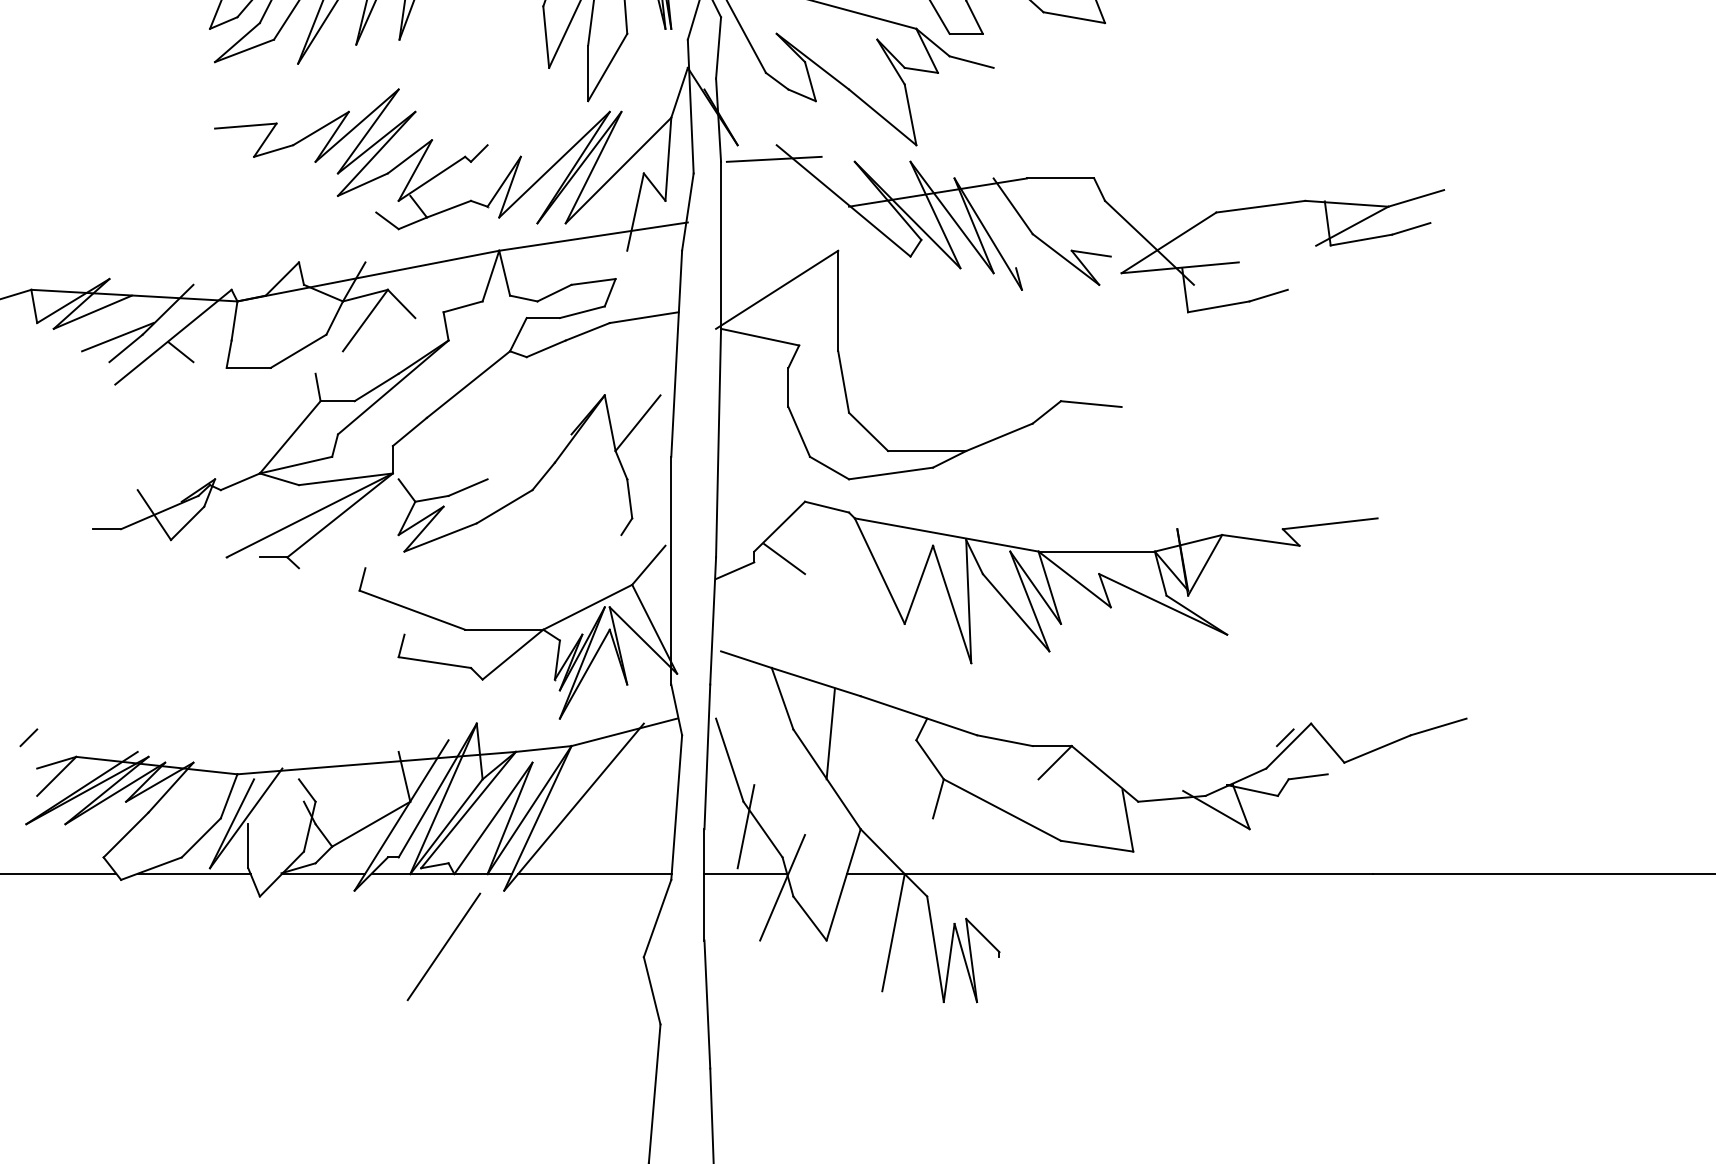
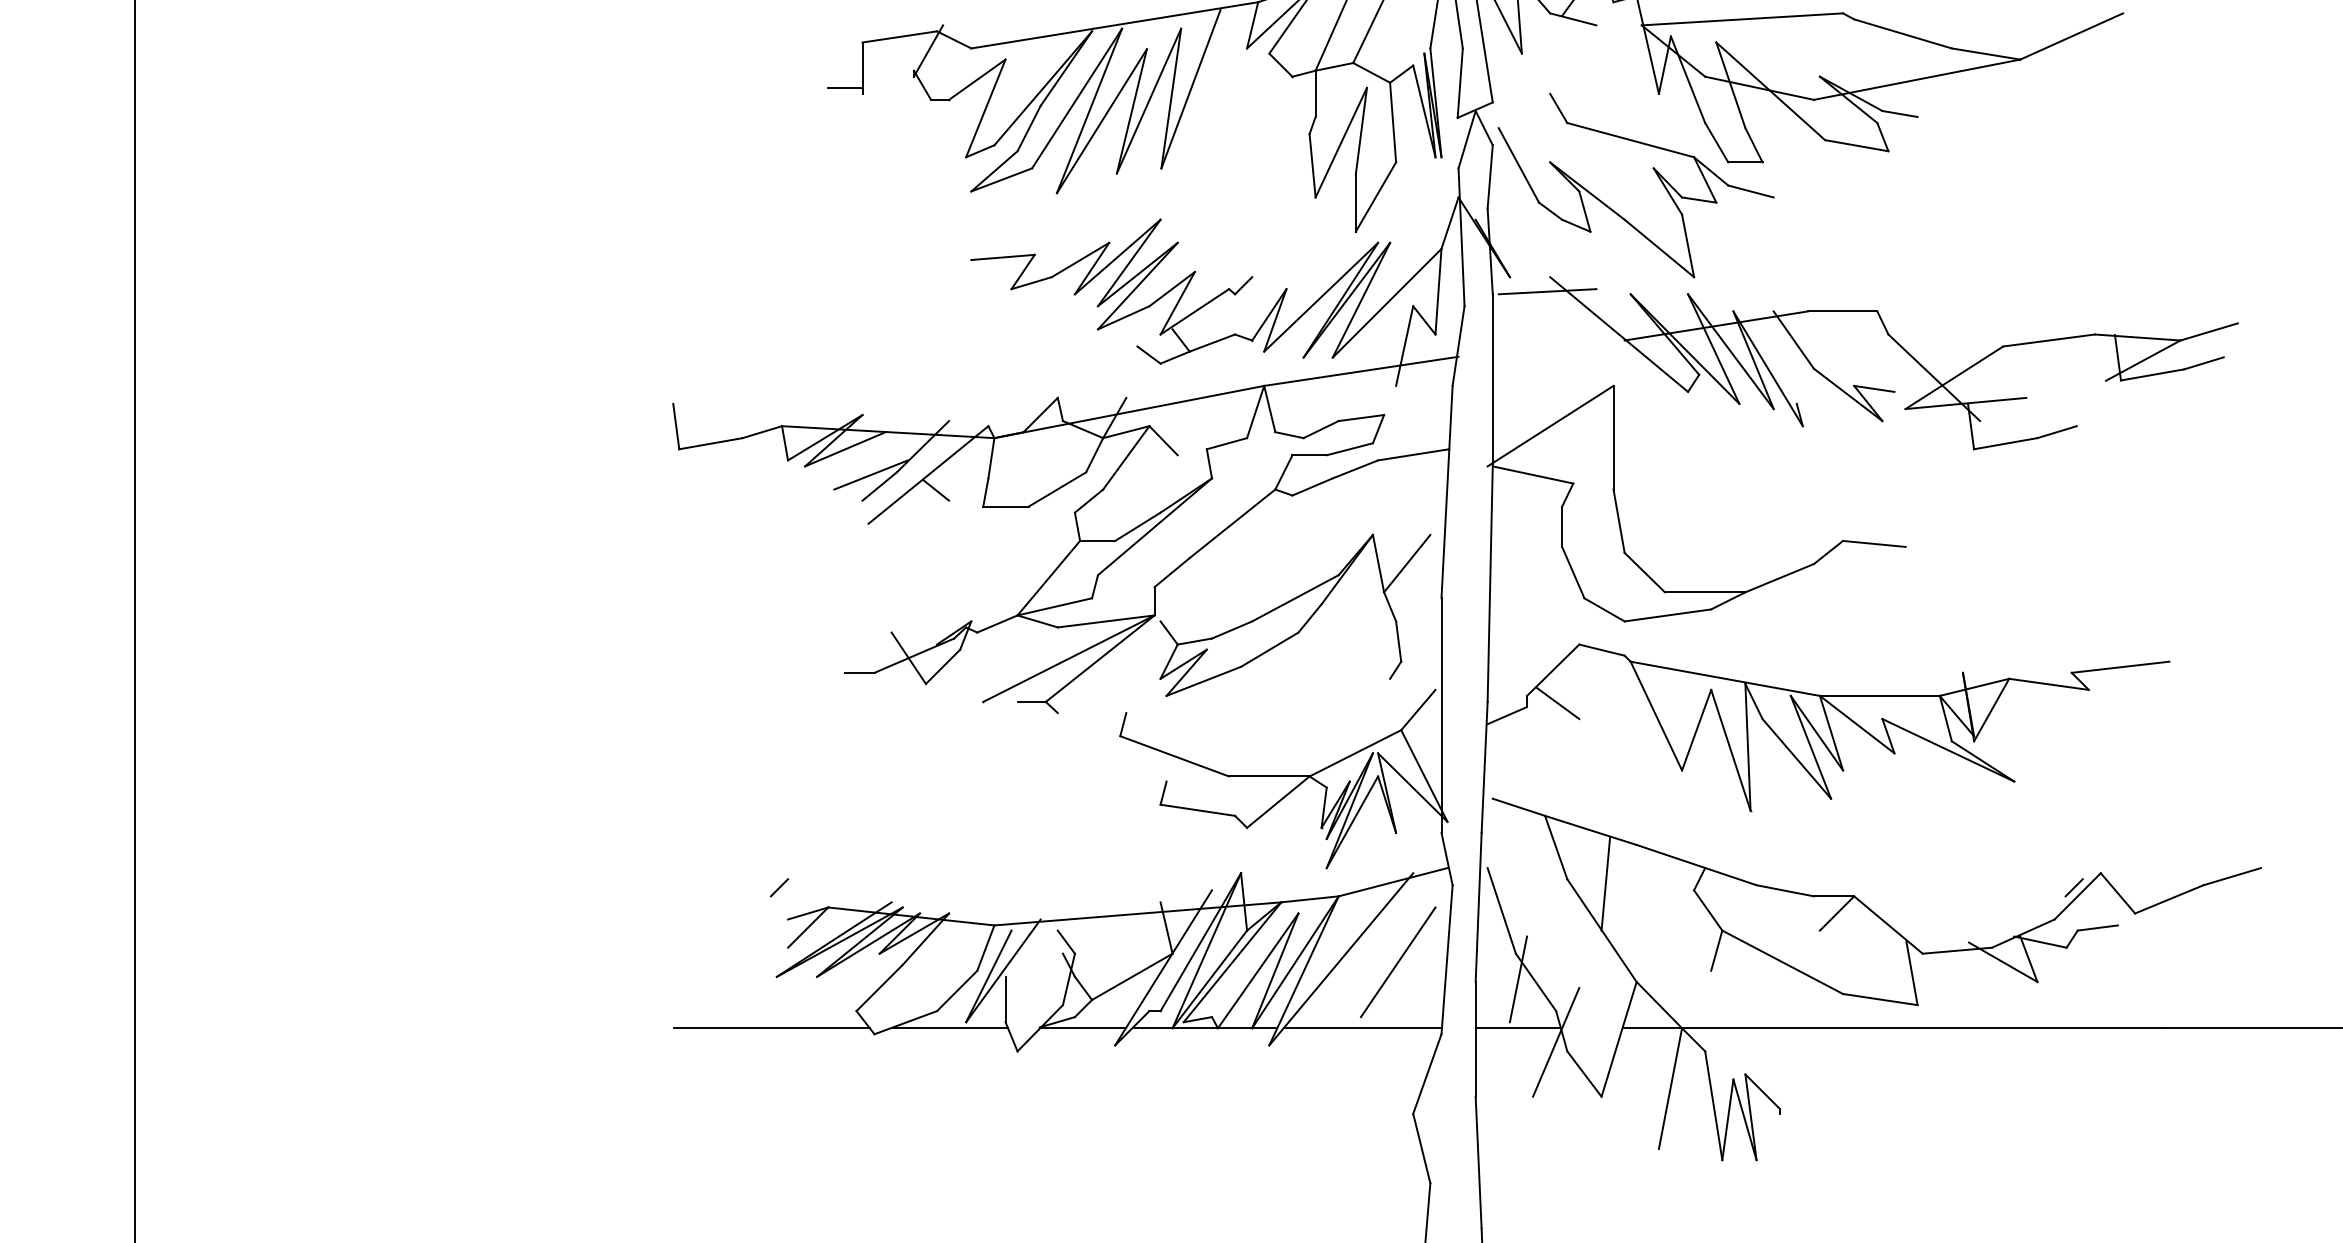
line: (328, 361) -> (1088, 500), added
line: (529, 457) -> (1295, 598), added
line: (443, 947) -> (1397, 962), moved

